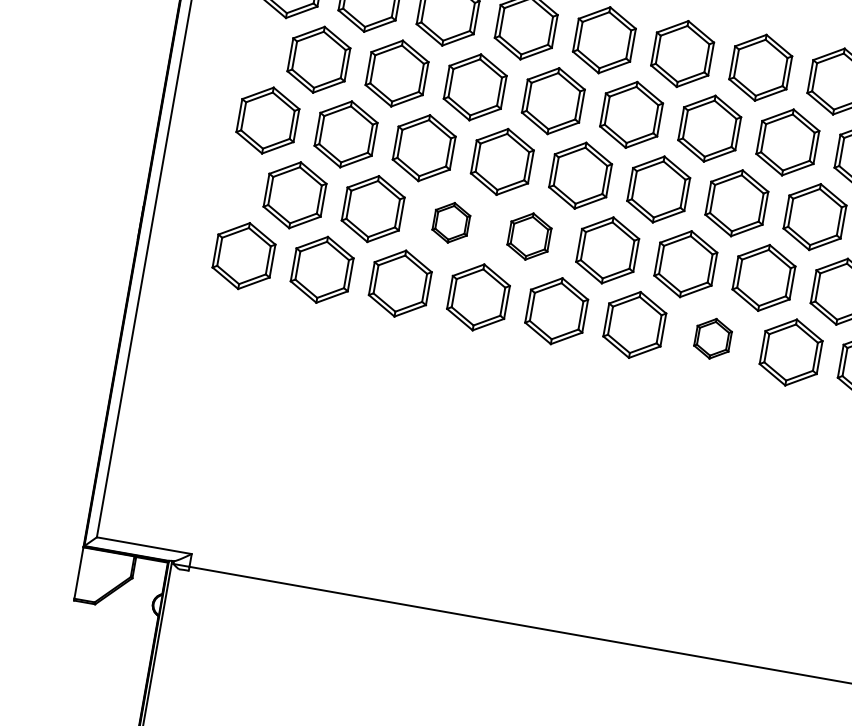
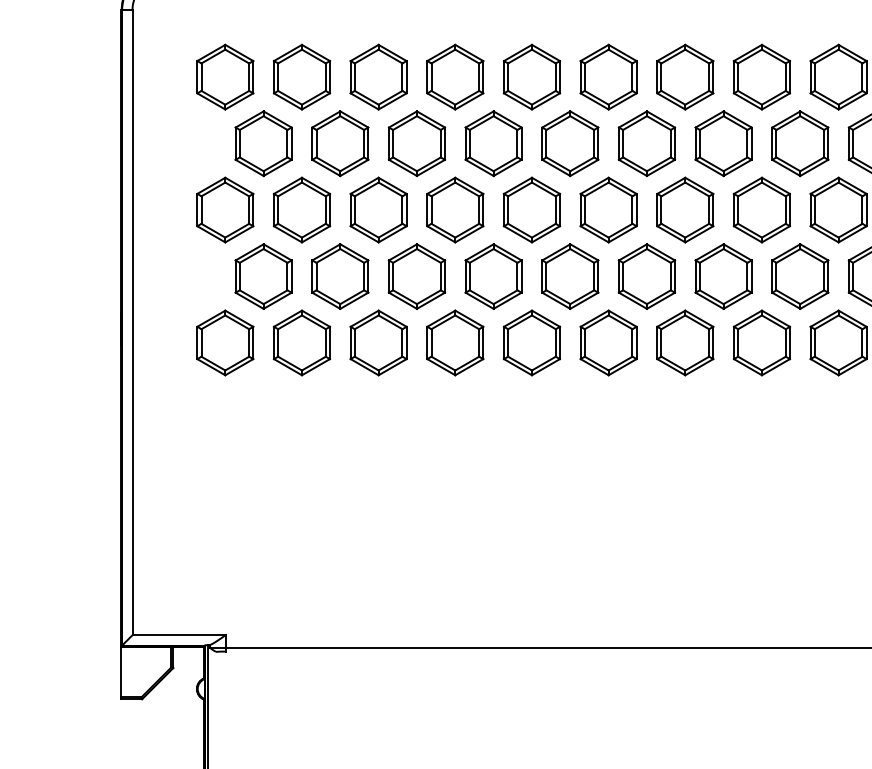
part: (450, 222) -> (416, 276), size x1.67
part: (529, 236) -> (493, 276), size x1.43
part: (713, 338) -> (685, 342), size x1.67

